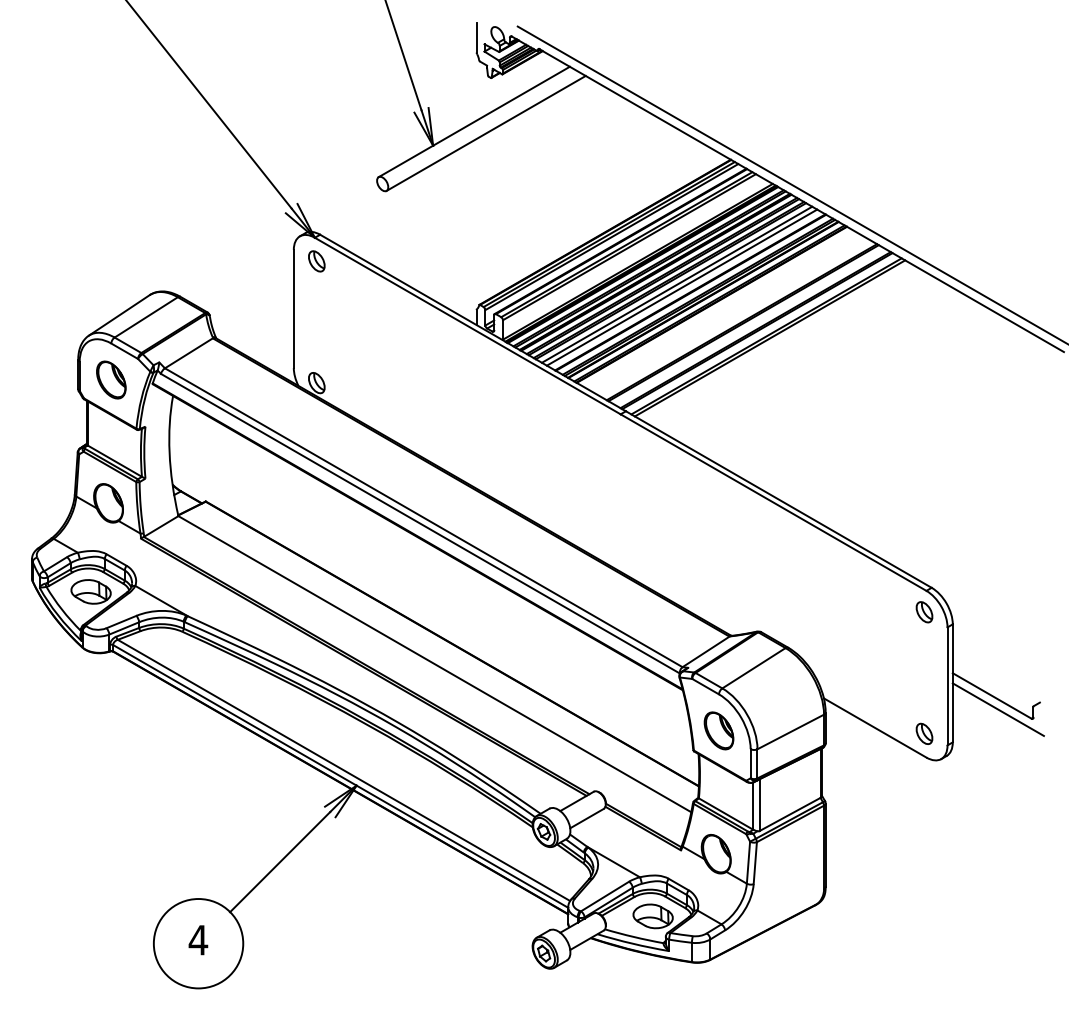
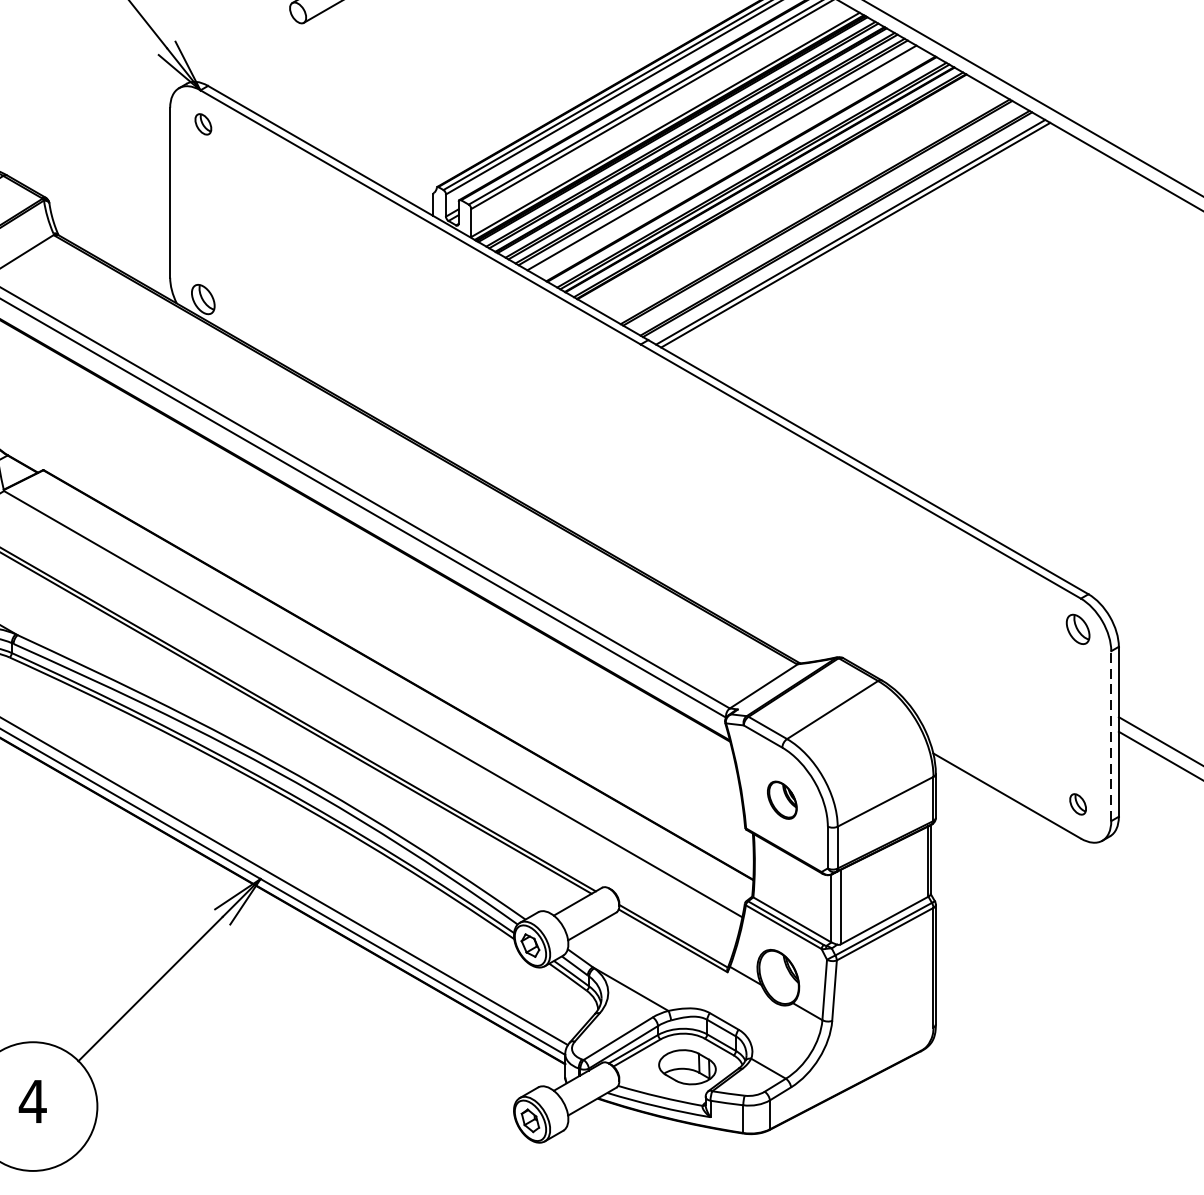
part: (316, 261) -> (202, 124), size x0.7
line: (681, 287) -> (728, 161), removed
line: (947, 685) -> (1111, 734), solid -> dashed
part: (718, 730) -> (781, 799), size x0.7
part: (924, 733) -> (1078, 803), size x0.7

